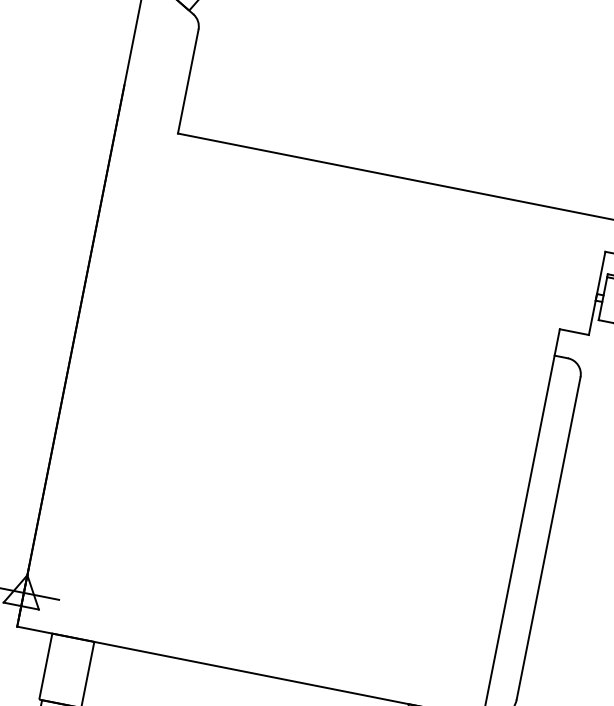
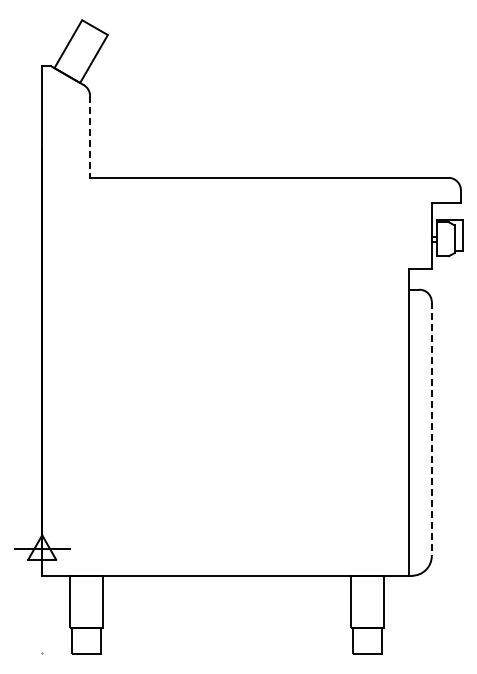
line: (188, 81) -> (90, 136), solid -> dashed
line: (548, 538) -> (431, 429), solid -> dashed

